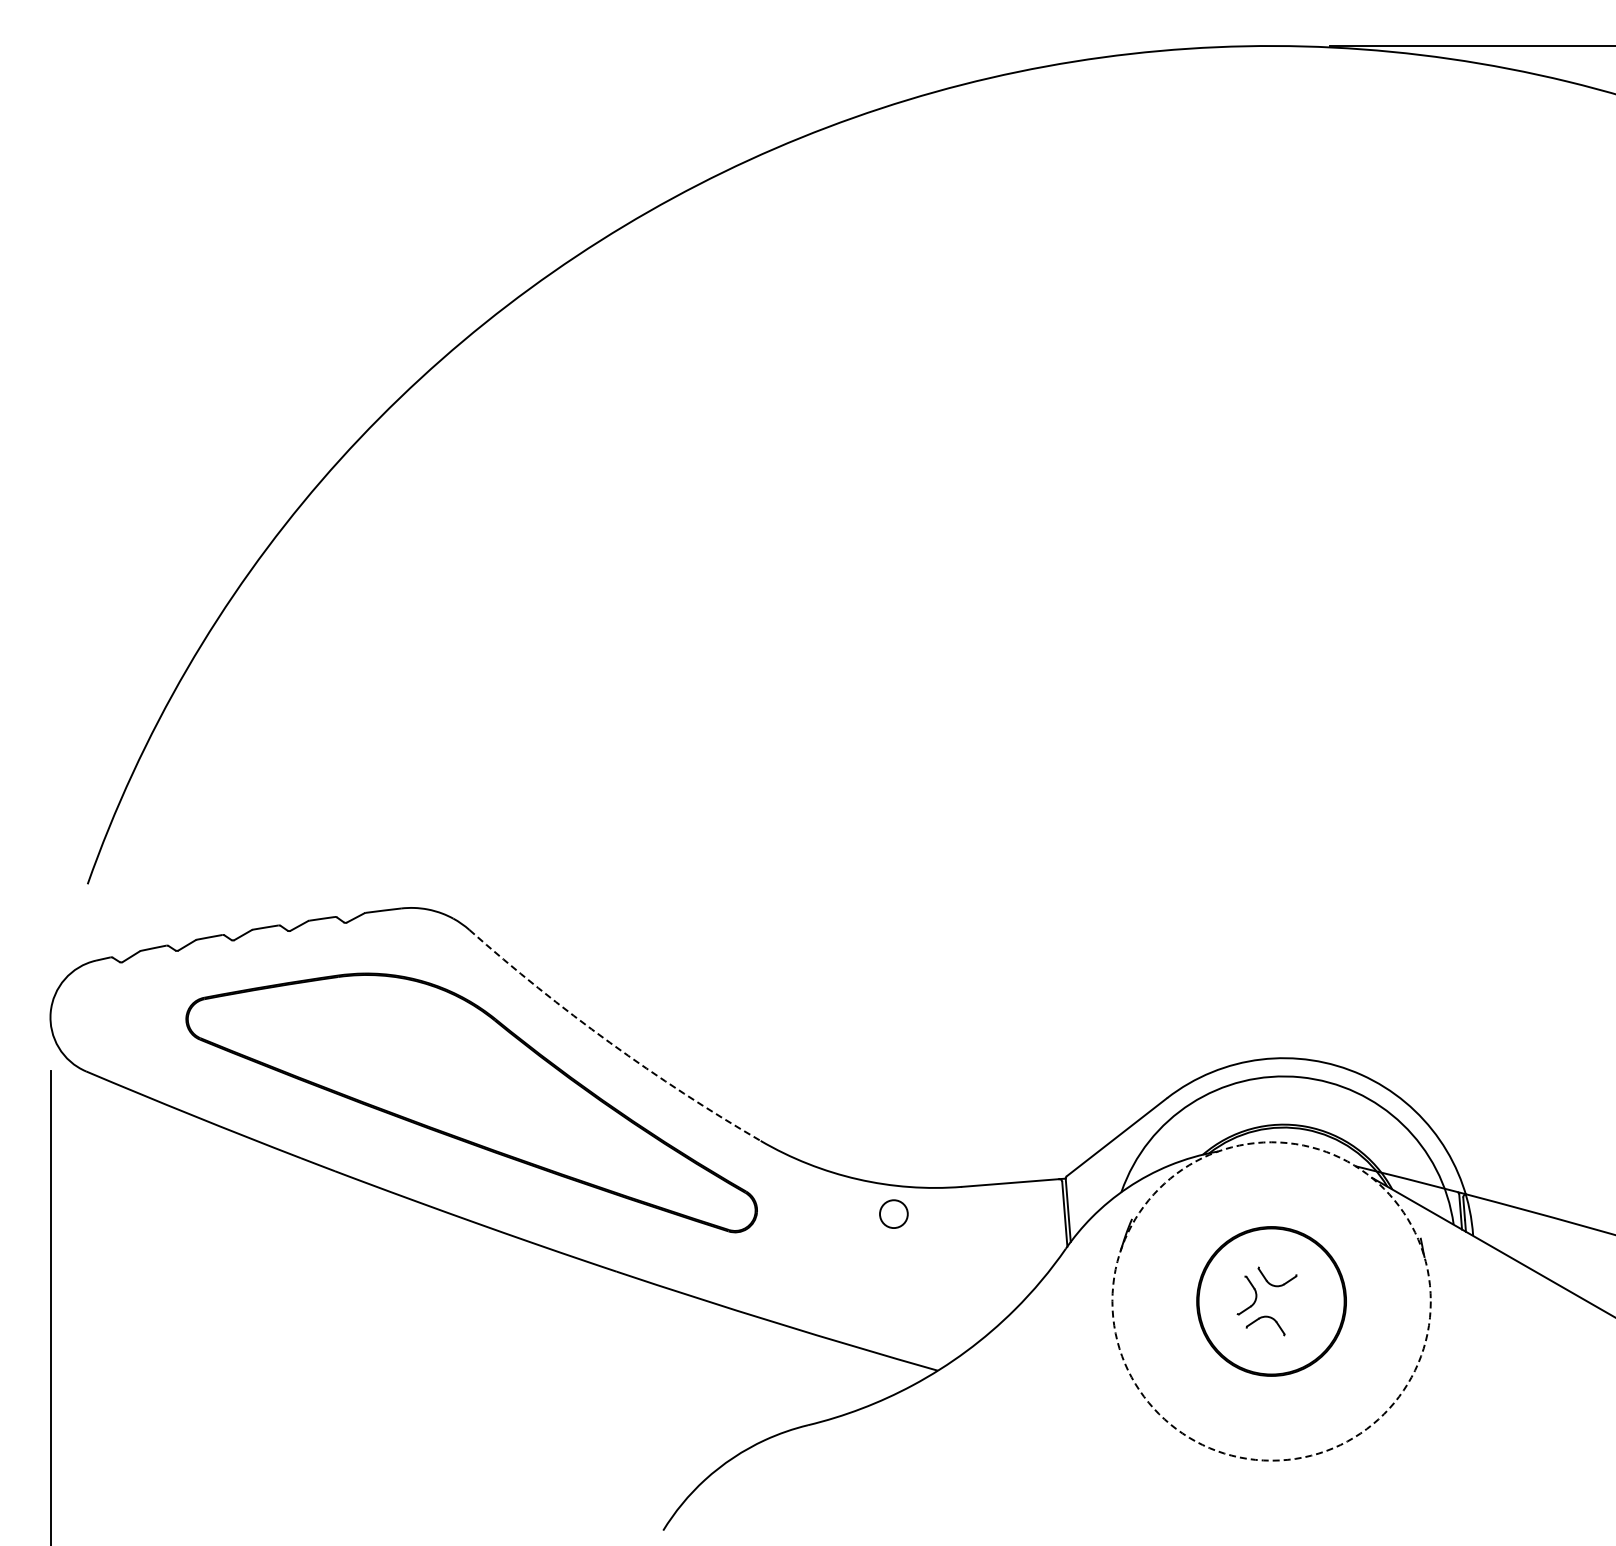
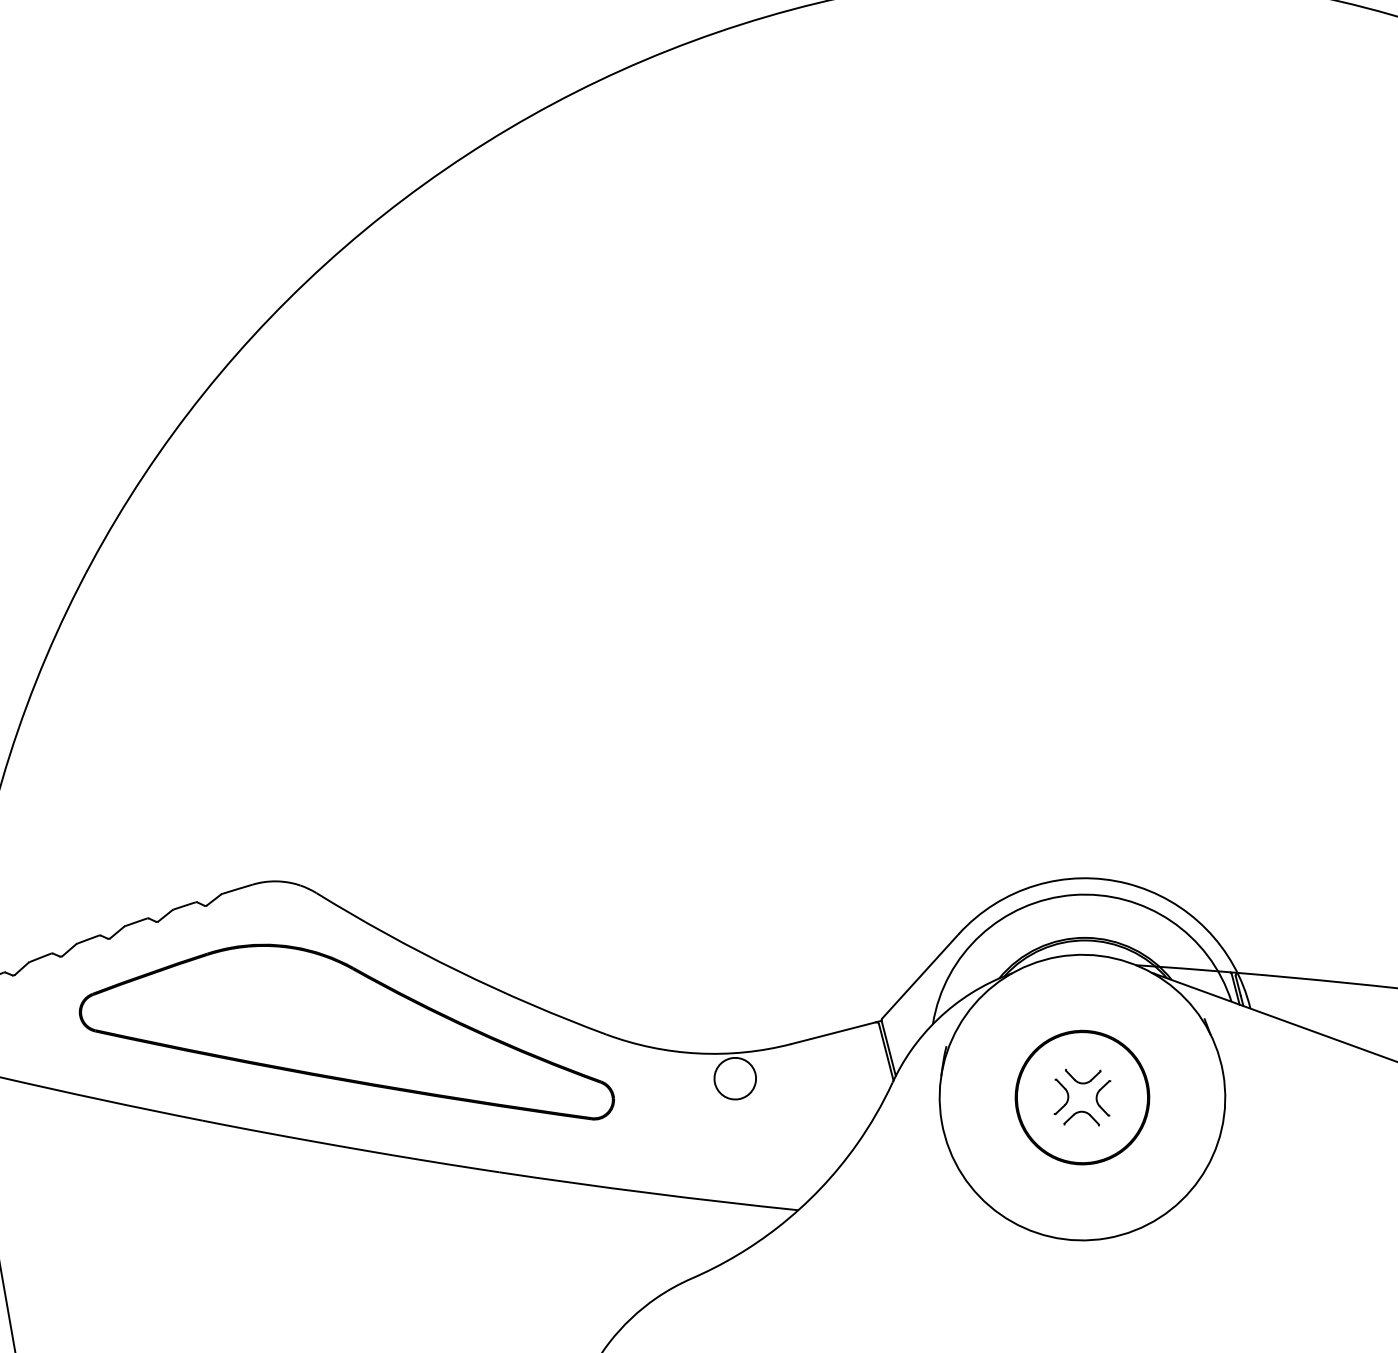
arc: (609, 1042) -> (457, 970), dashed -> solid
circle: (893, 1213) -> (734, 1078), size x1.67
circle: (1271, 1301) -> (1082, 1097), dashed -> solid
part: (1288, 1304) -> (1097, 1097), added

